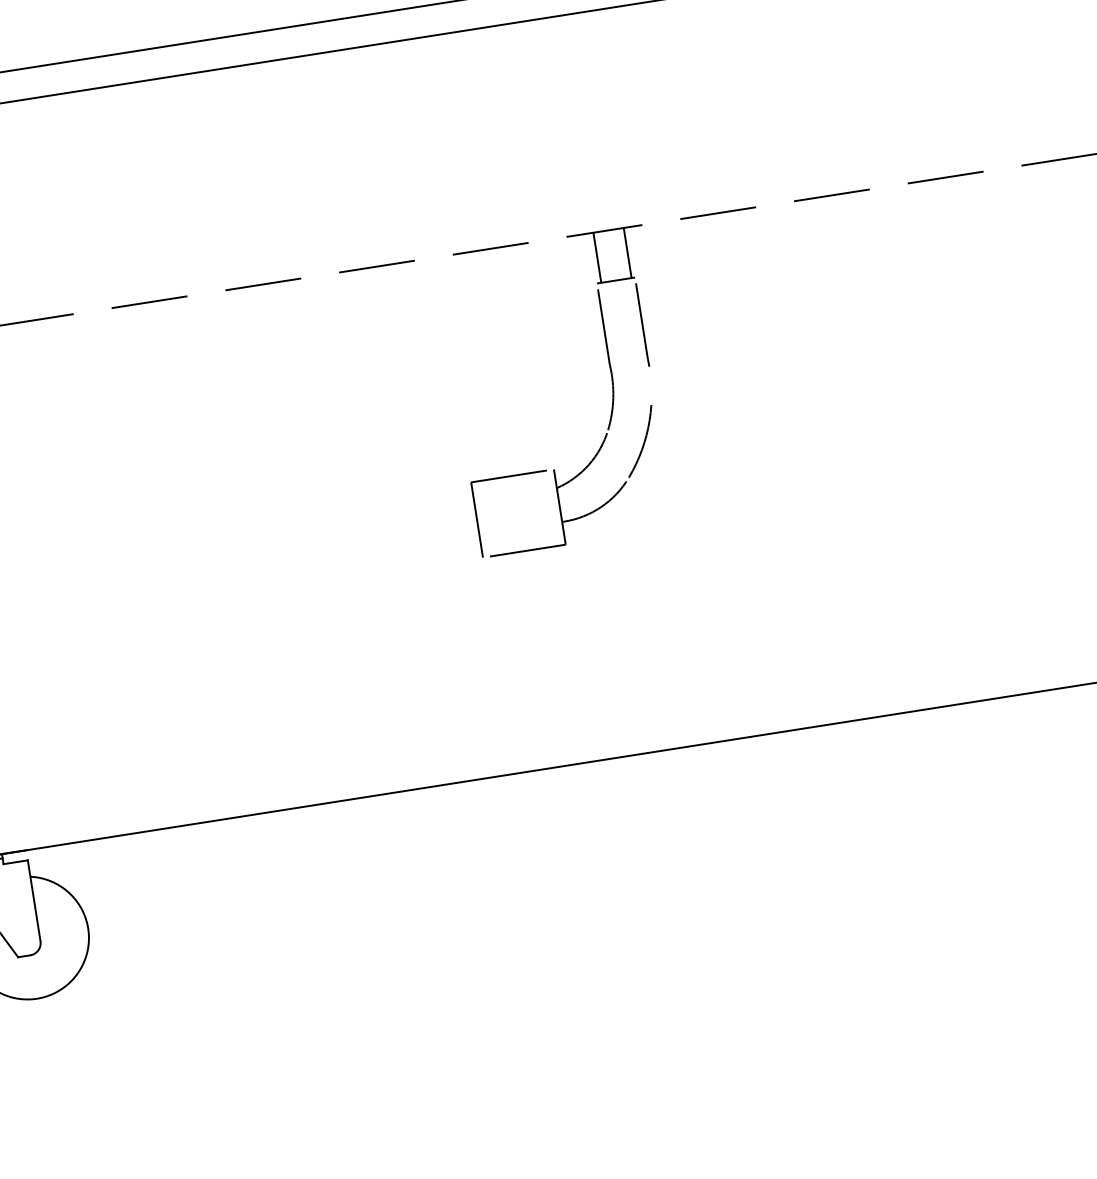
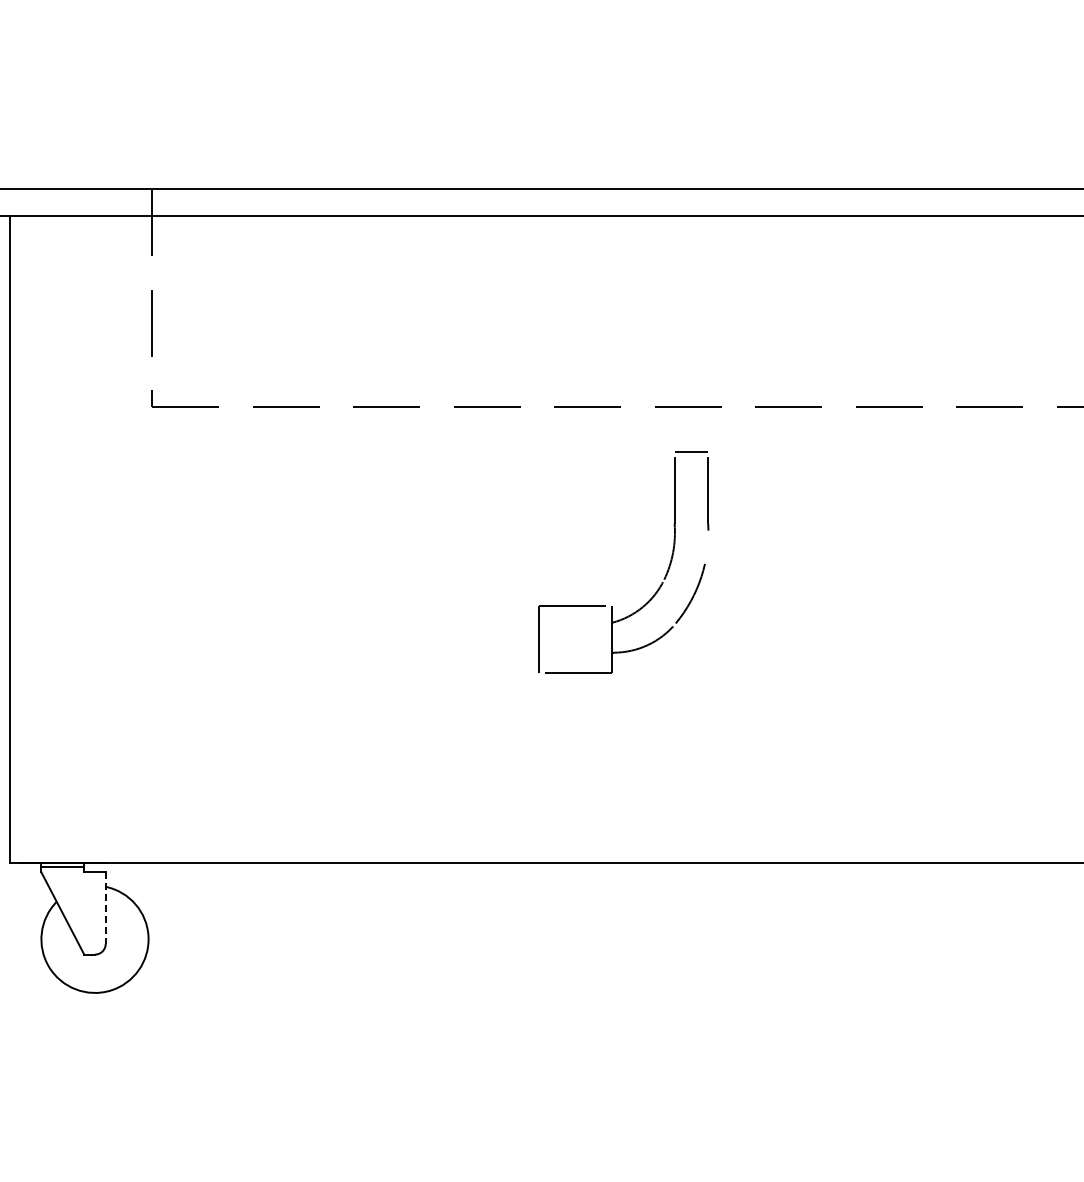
line: (628, 252) -> (705, 429), removed
line: (597, 257) -> (678, 429), removed
line: (34, 901) -> (105, 908), solid -> dashed

